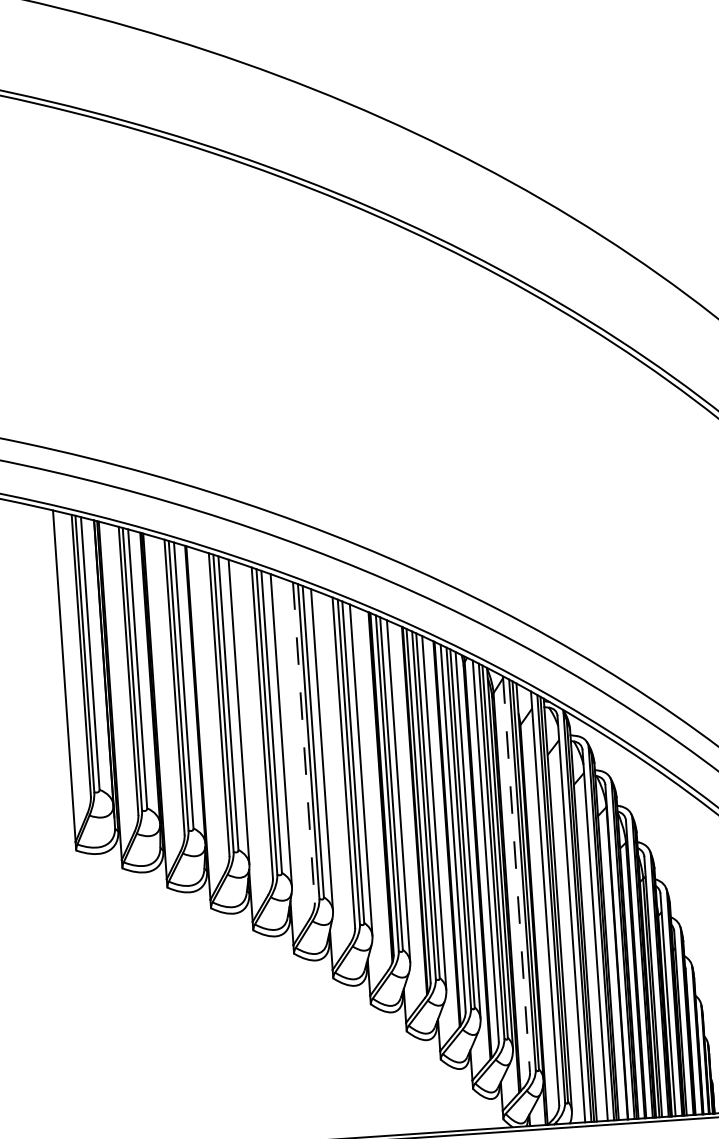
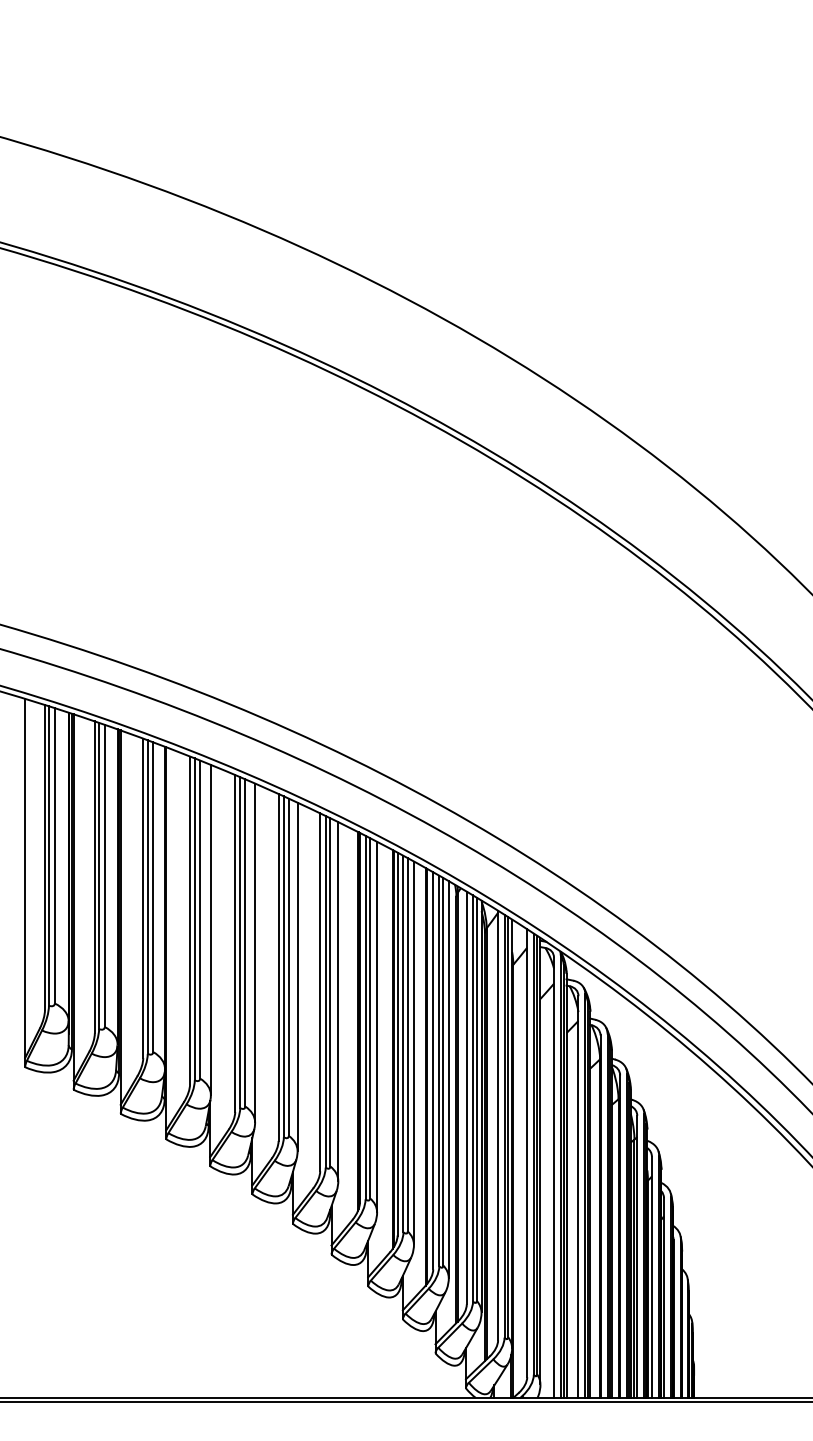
line: (303, 742) -> (278, 967), dashed -> solid
line: (516, 874) -> (498, 1125), dashed -> solid

